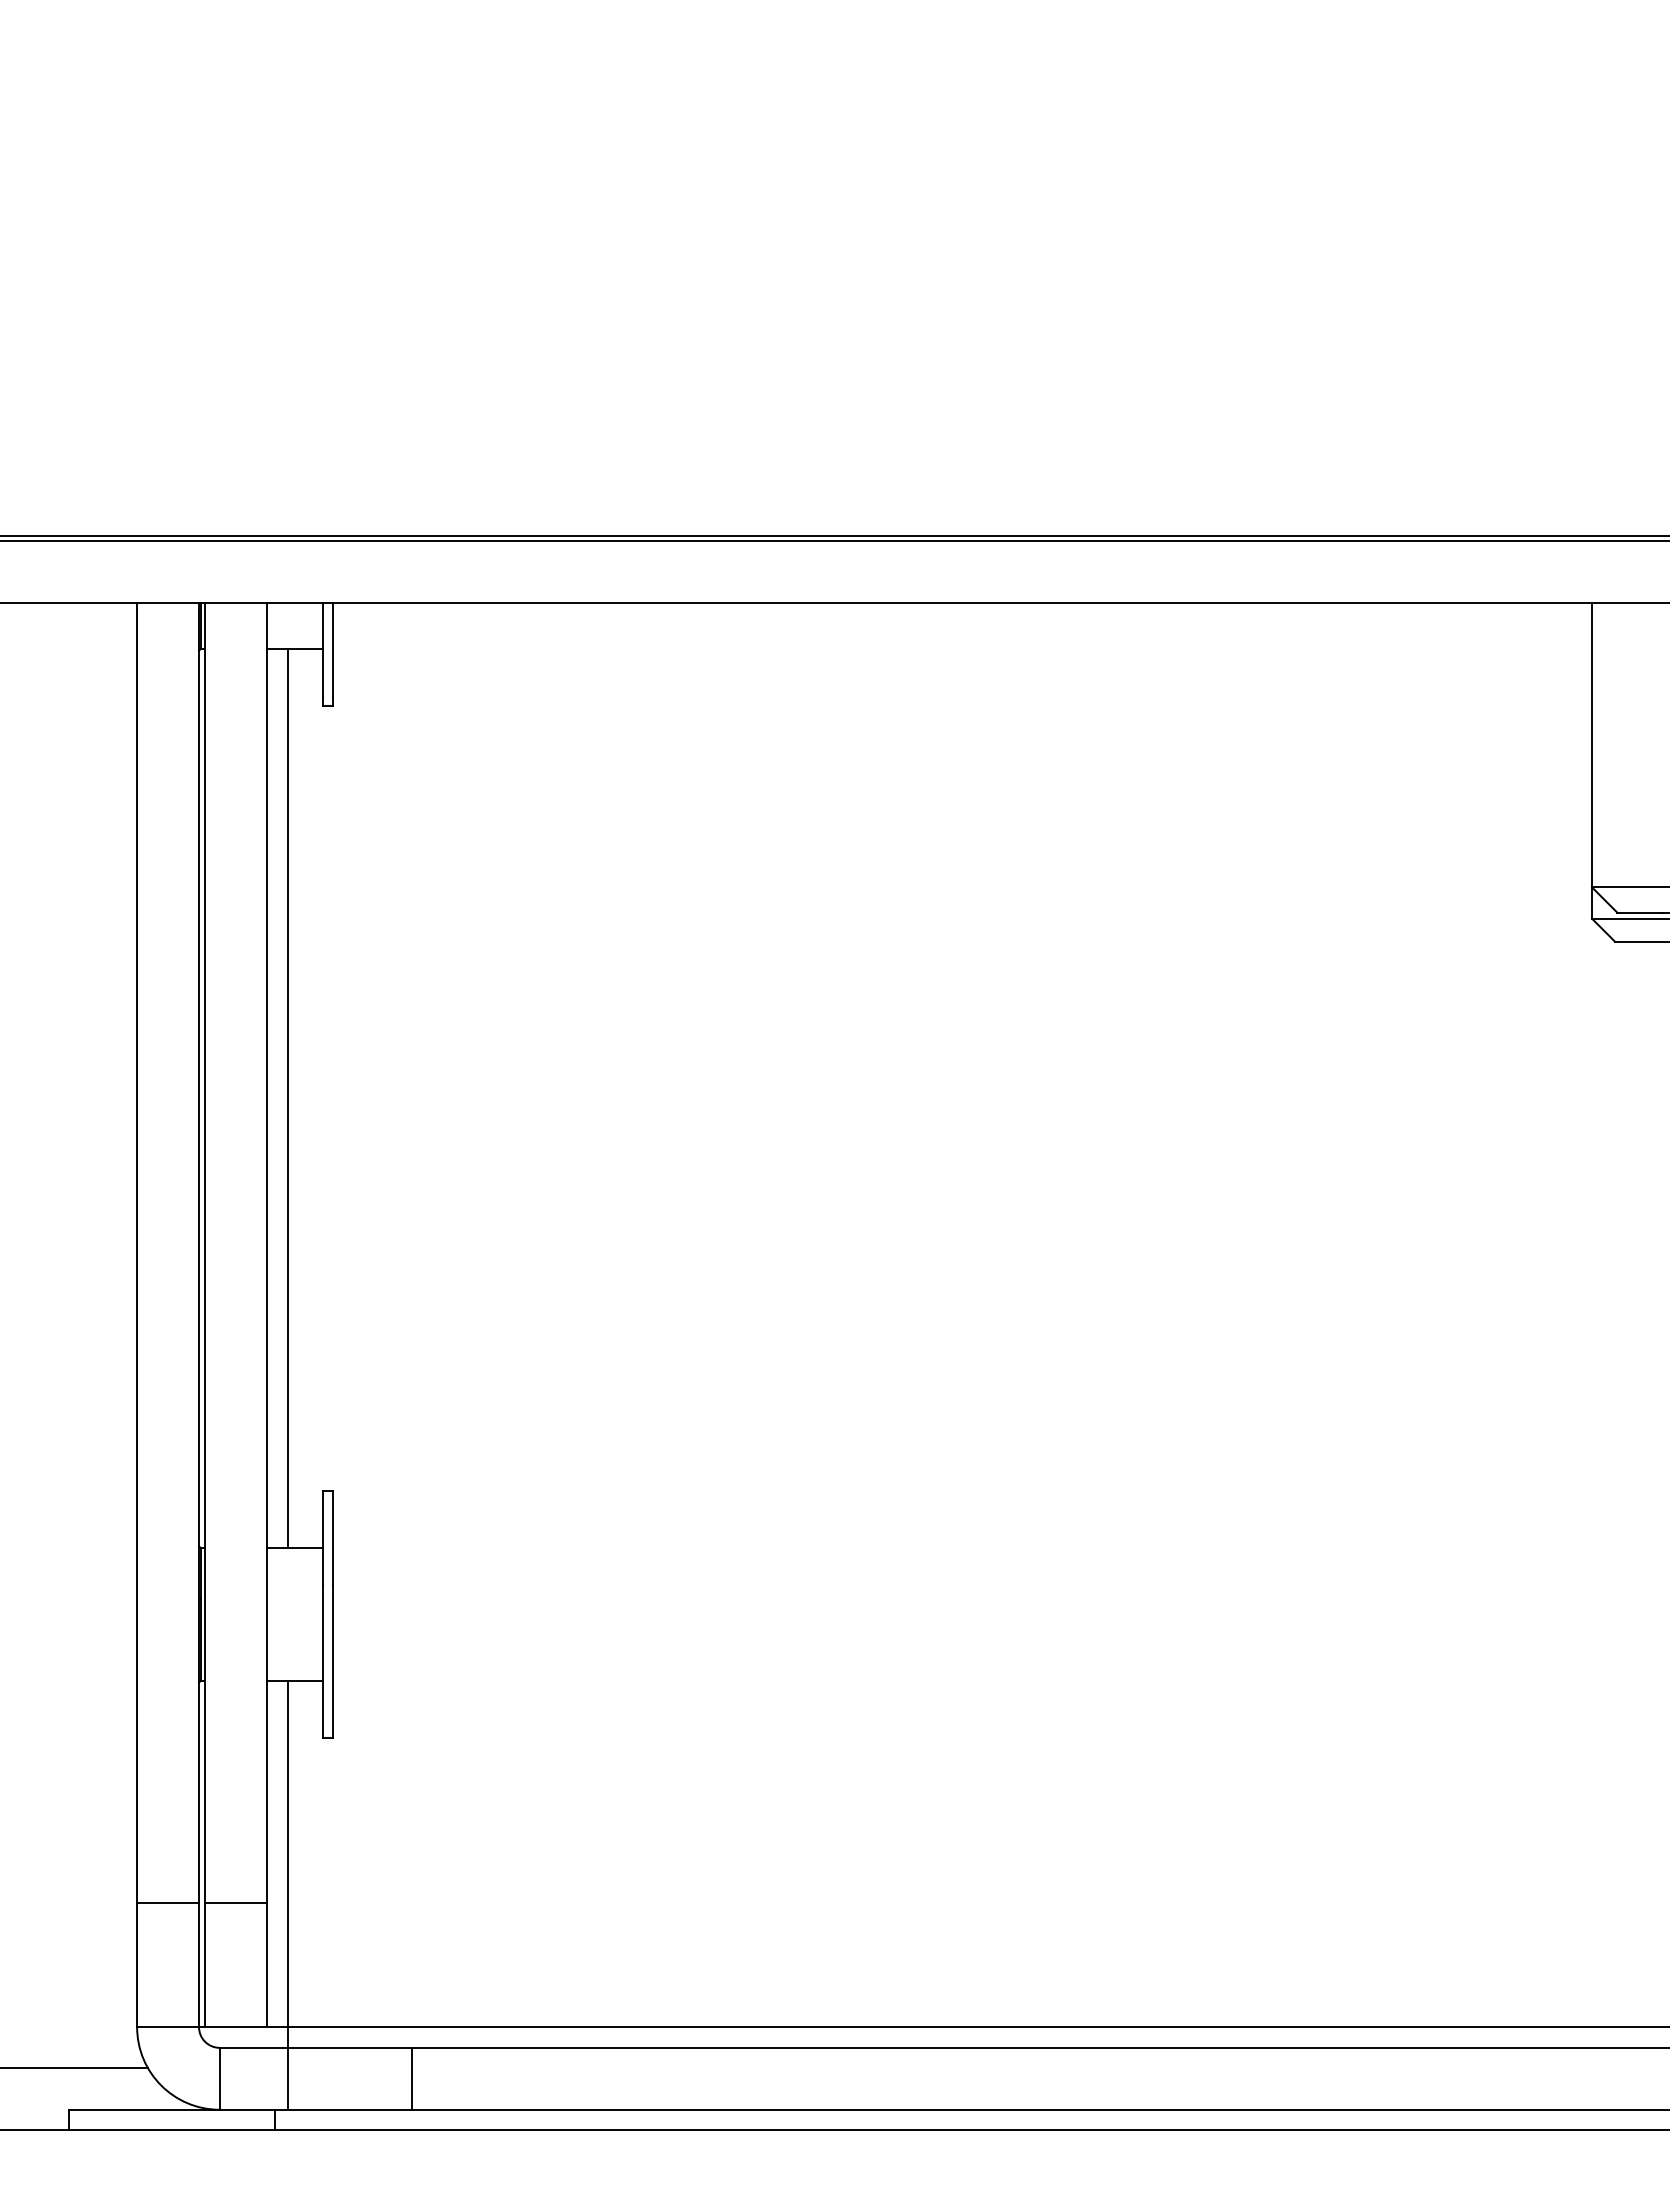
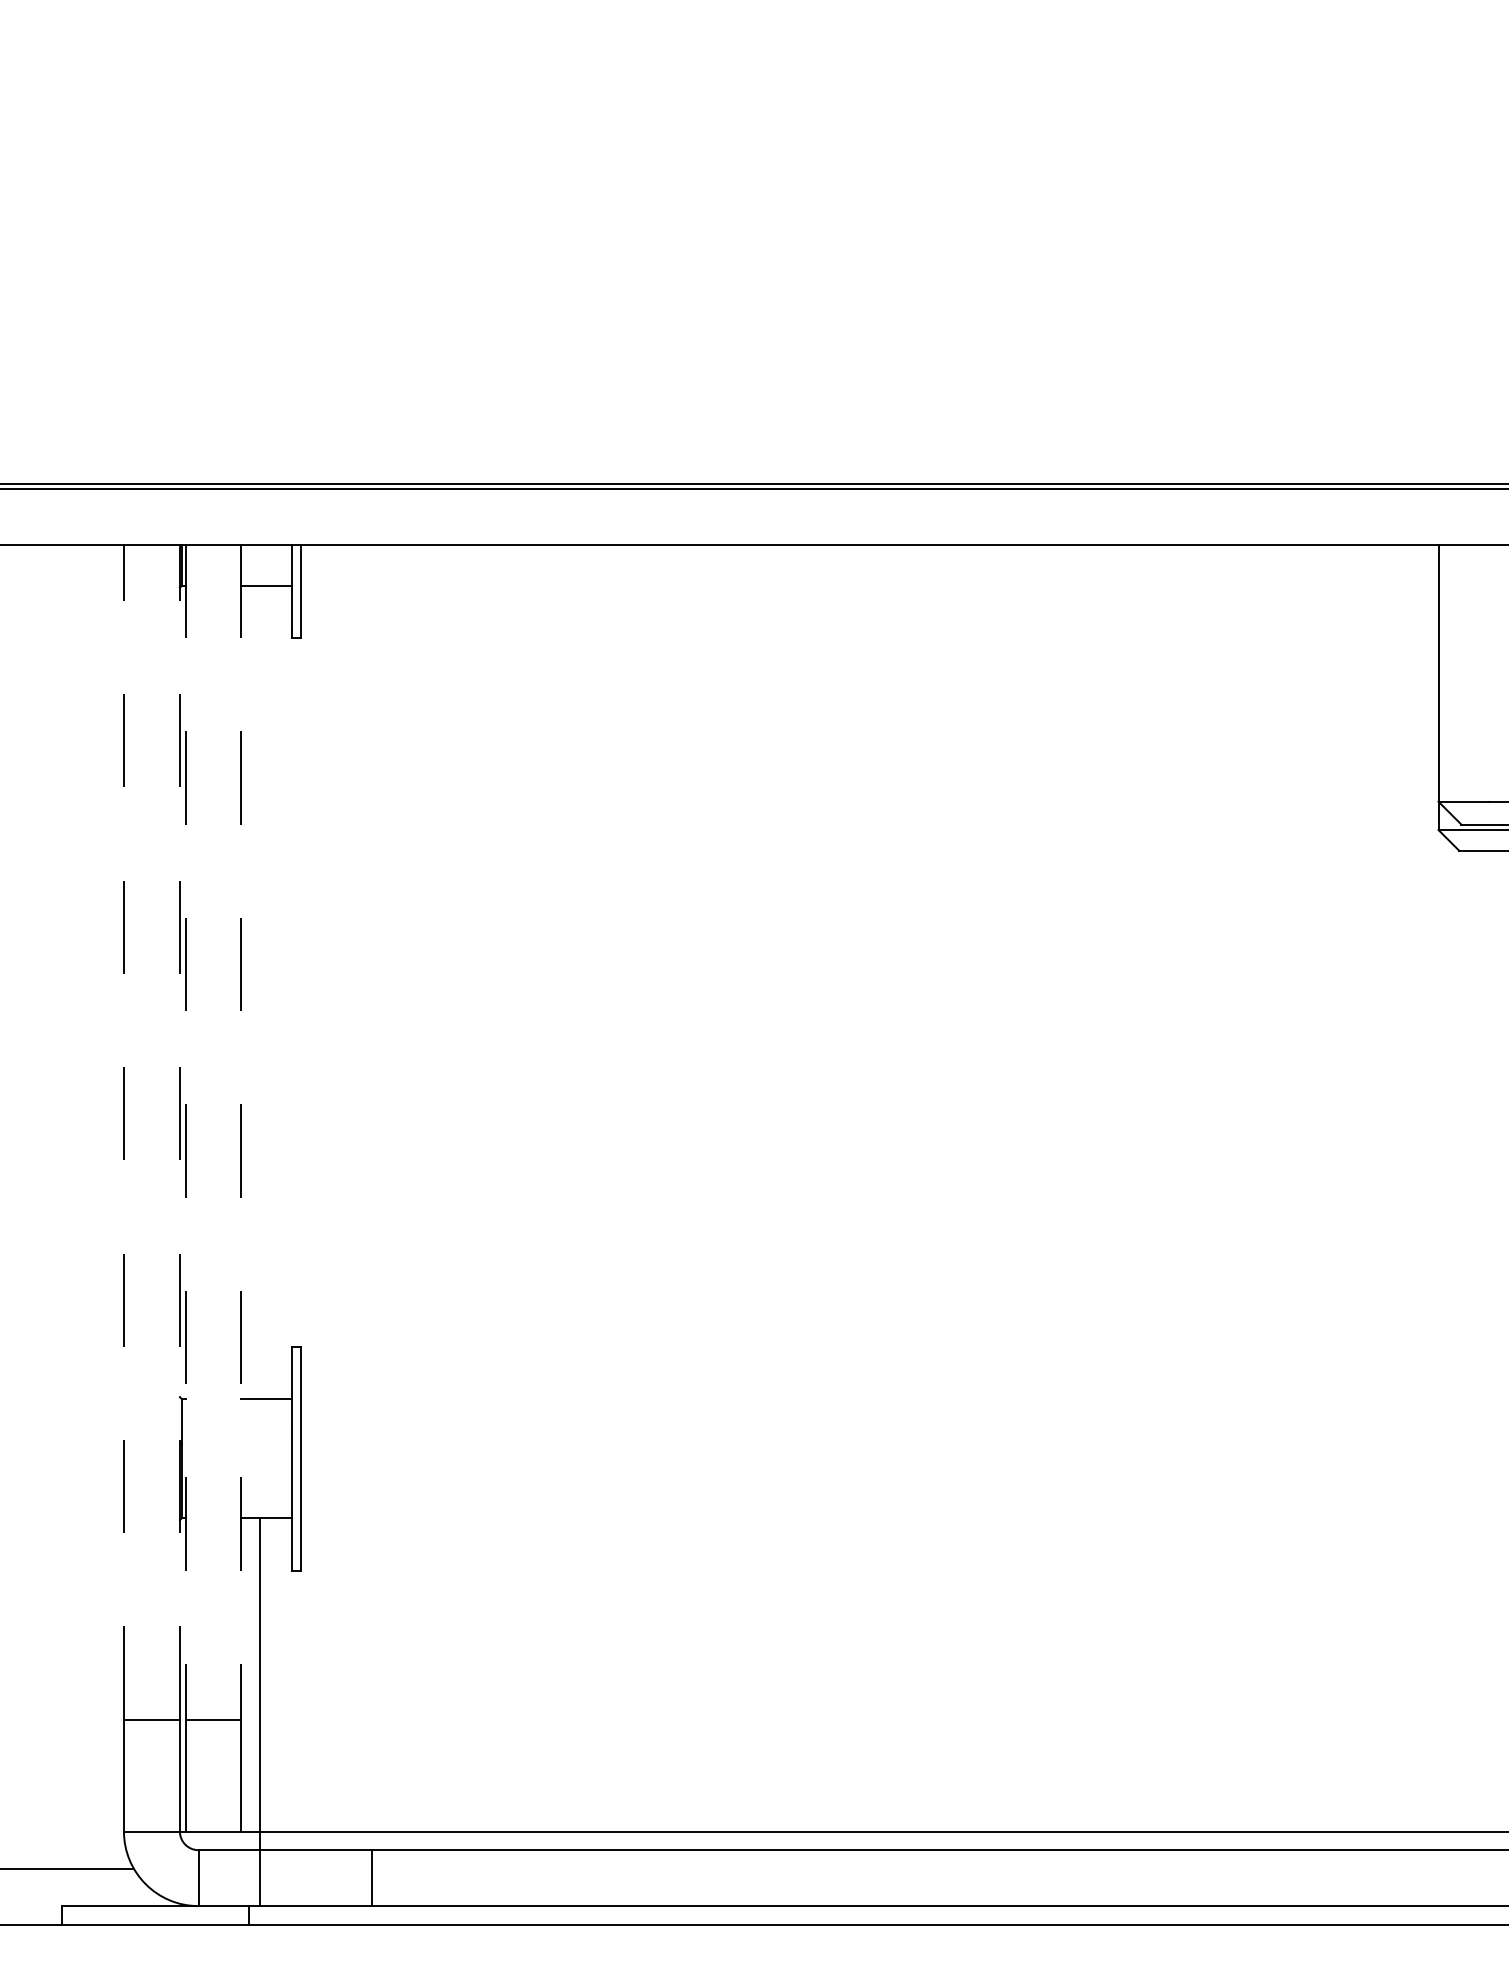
line: (287, 1098) -> (259, 992), removed
line: (137, 1252) -> (124, 1131), solid -> dashed
line: (199, 1252) -> (180, 1131), solid -> dashed
line: (205, 1253) -> (185, 1132), solid -> dashed
line: (267, 1253) -> (241, 1132), solid -> dashed

